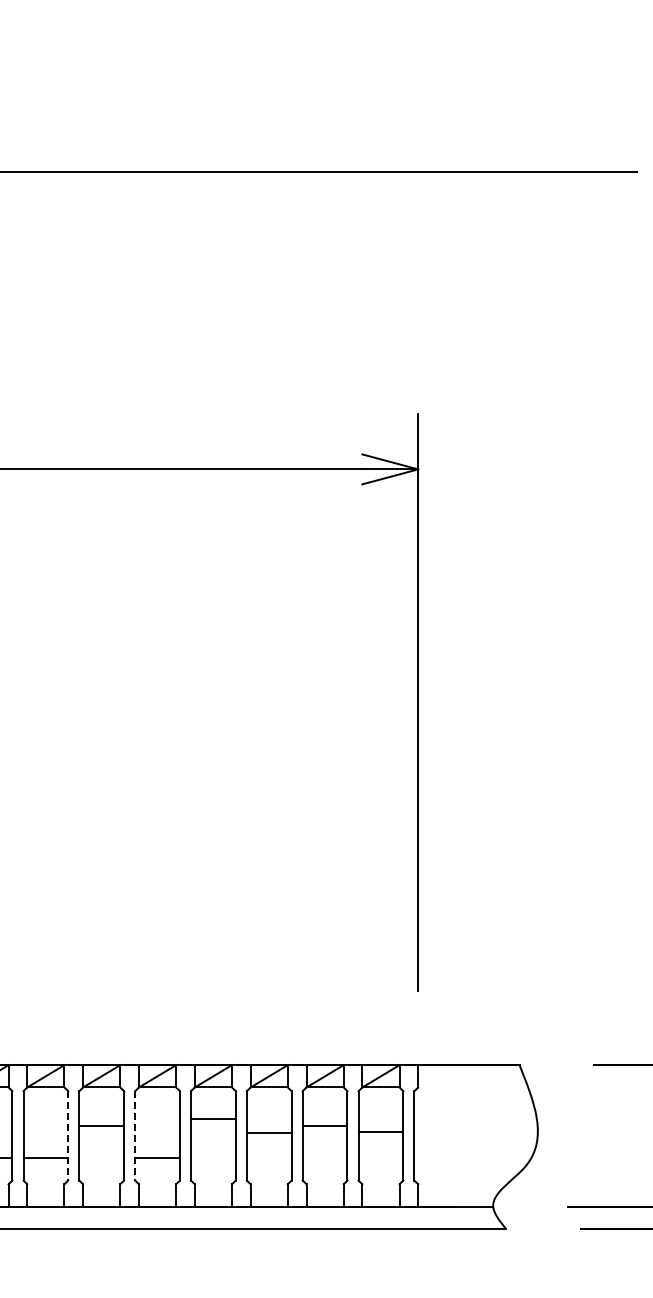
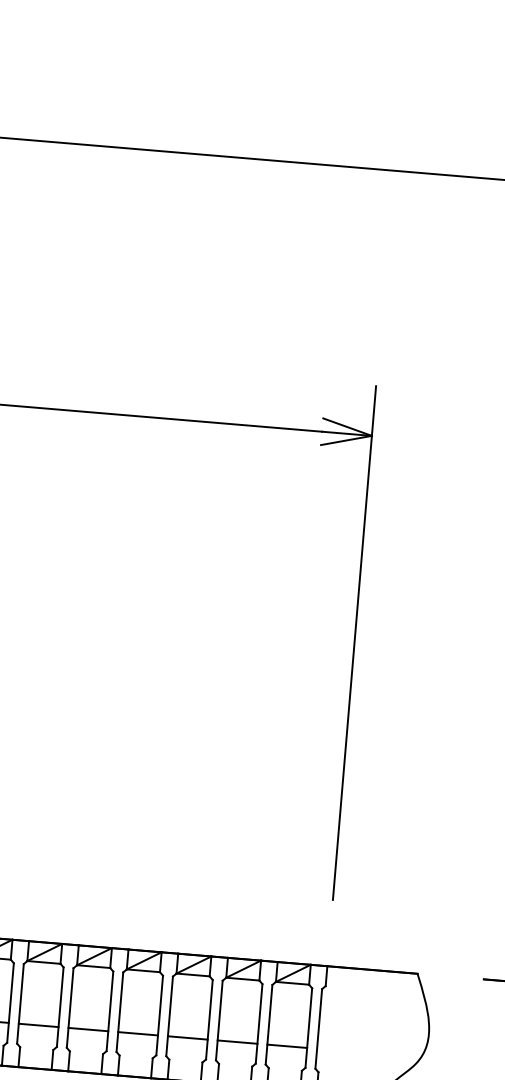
line: (213, 1119) -> (138, 1034), moved
line: (101, 1126) -> (38, 1025), moved
line: (324, 1126) -> (236, 1042), moved
line: (380, 1132) -> (286, 1046), moved
line: (268, 1133) -> (187, 1038), moved
line: (68, 1135) -> (10, 1002), dashed -> solid
line: (135, 1135) -> (70, 1007), dashed -> solid

